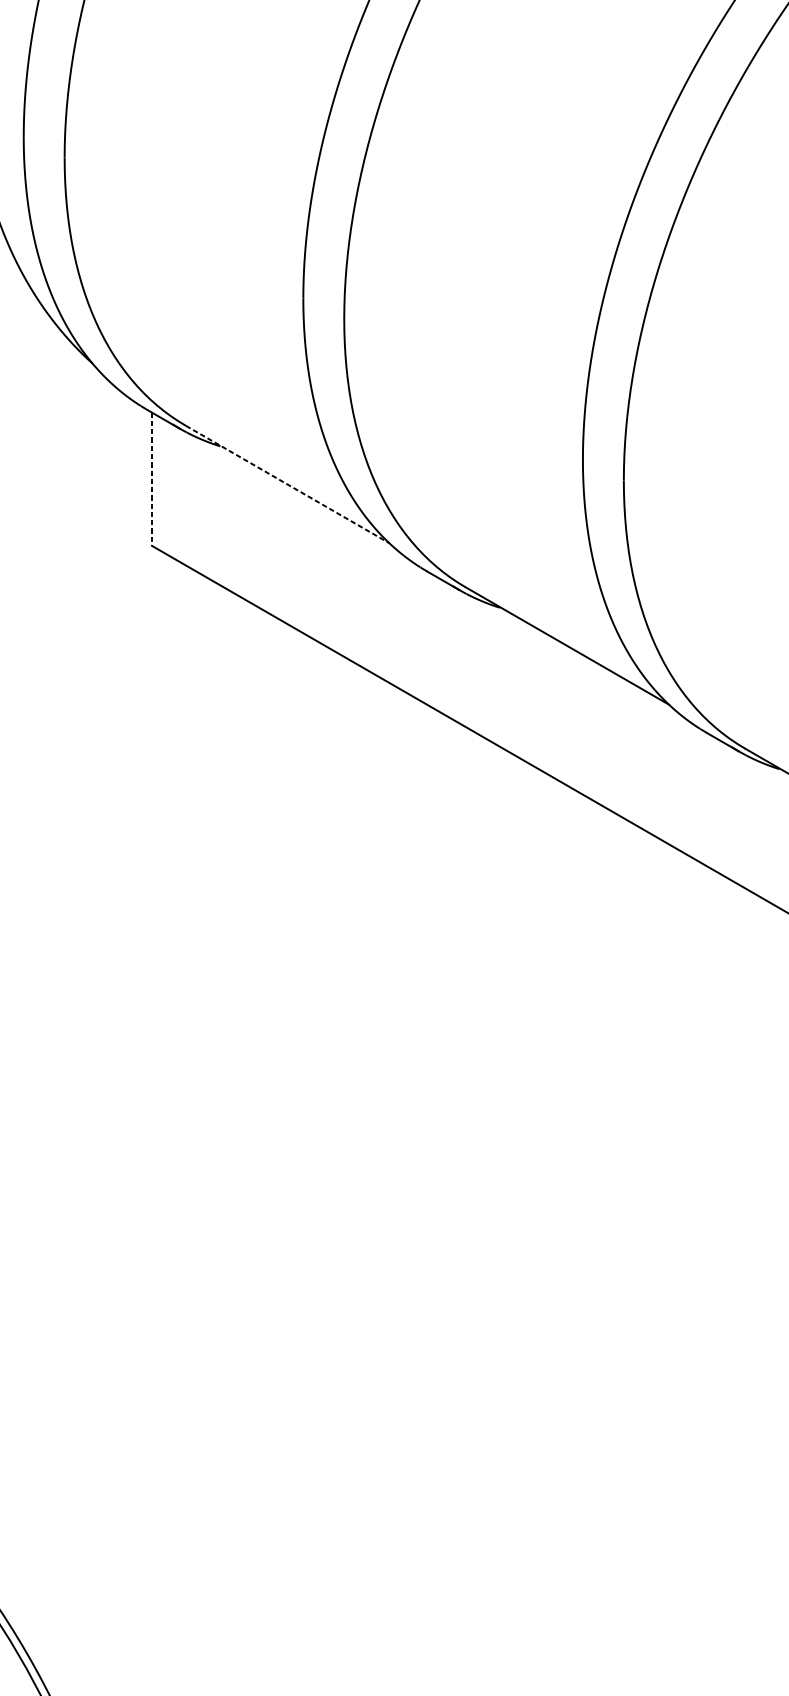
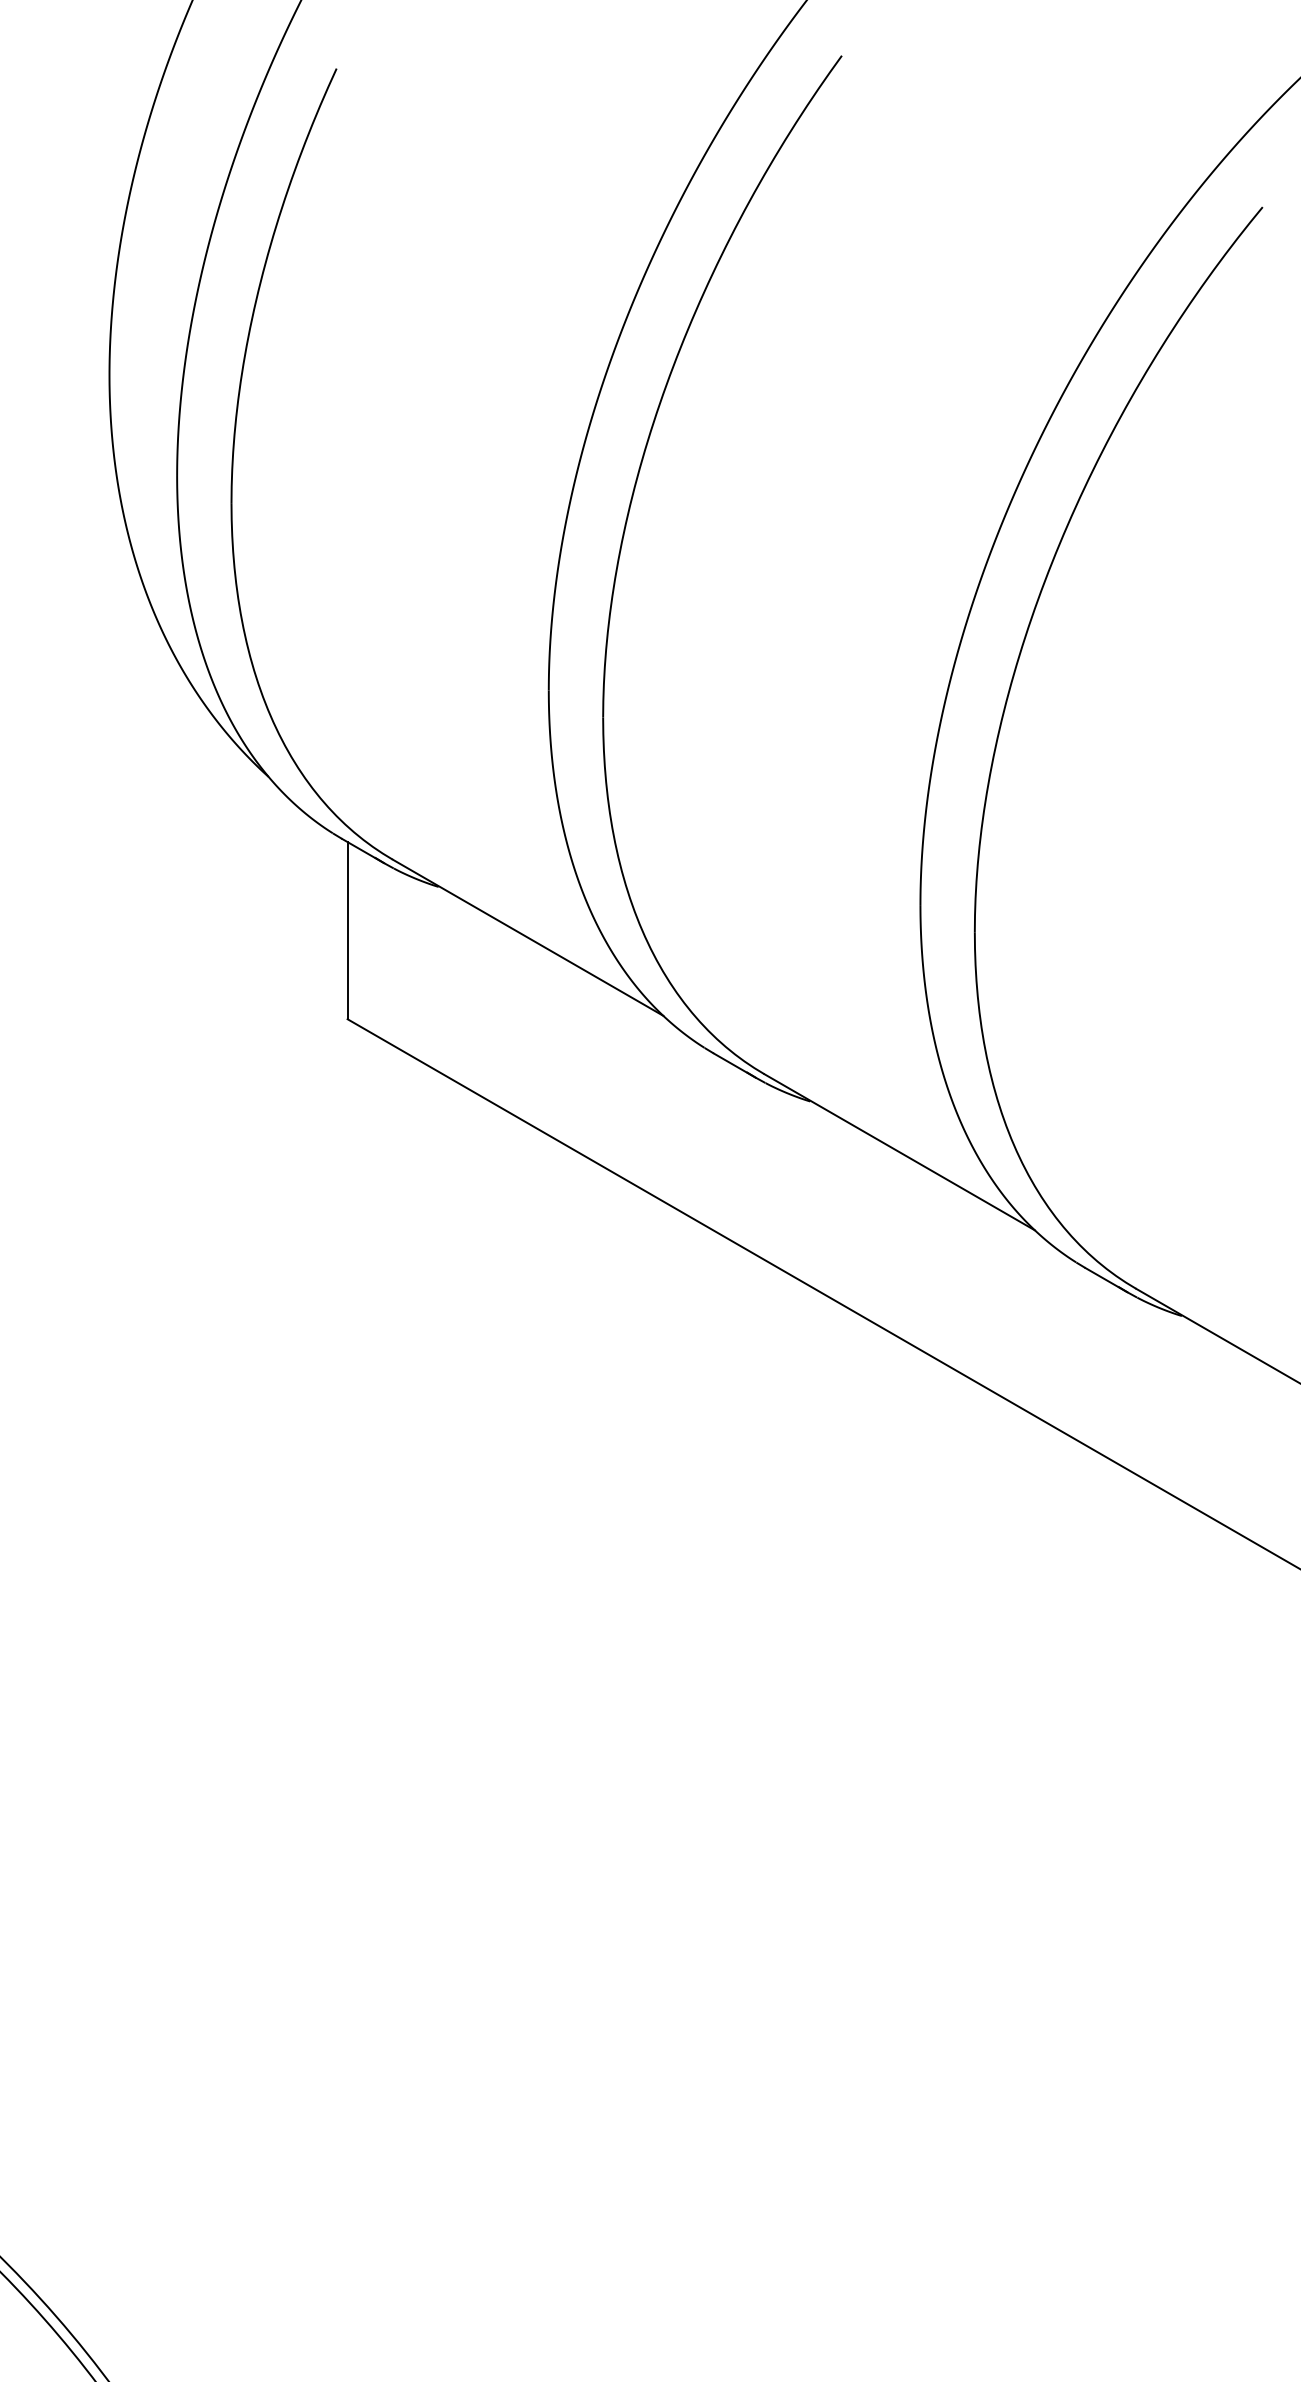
line: (151, 479) -> (347, 930), dashed -> solid
line: (288, 485) -> (528, 938), dashed -> solid

